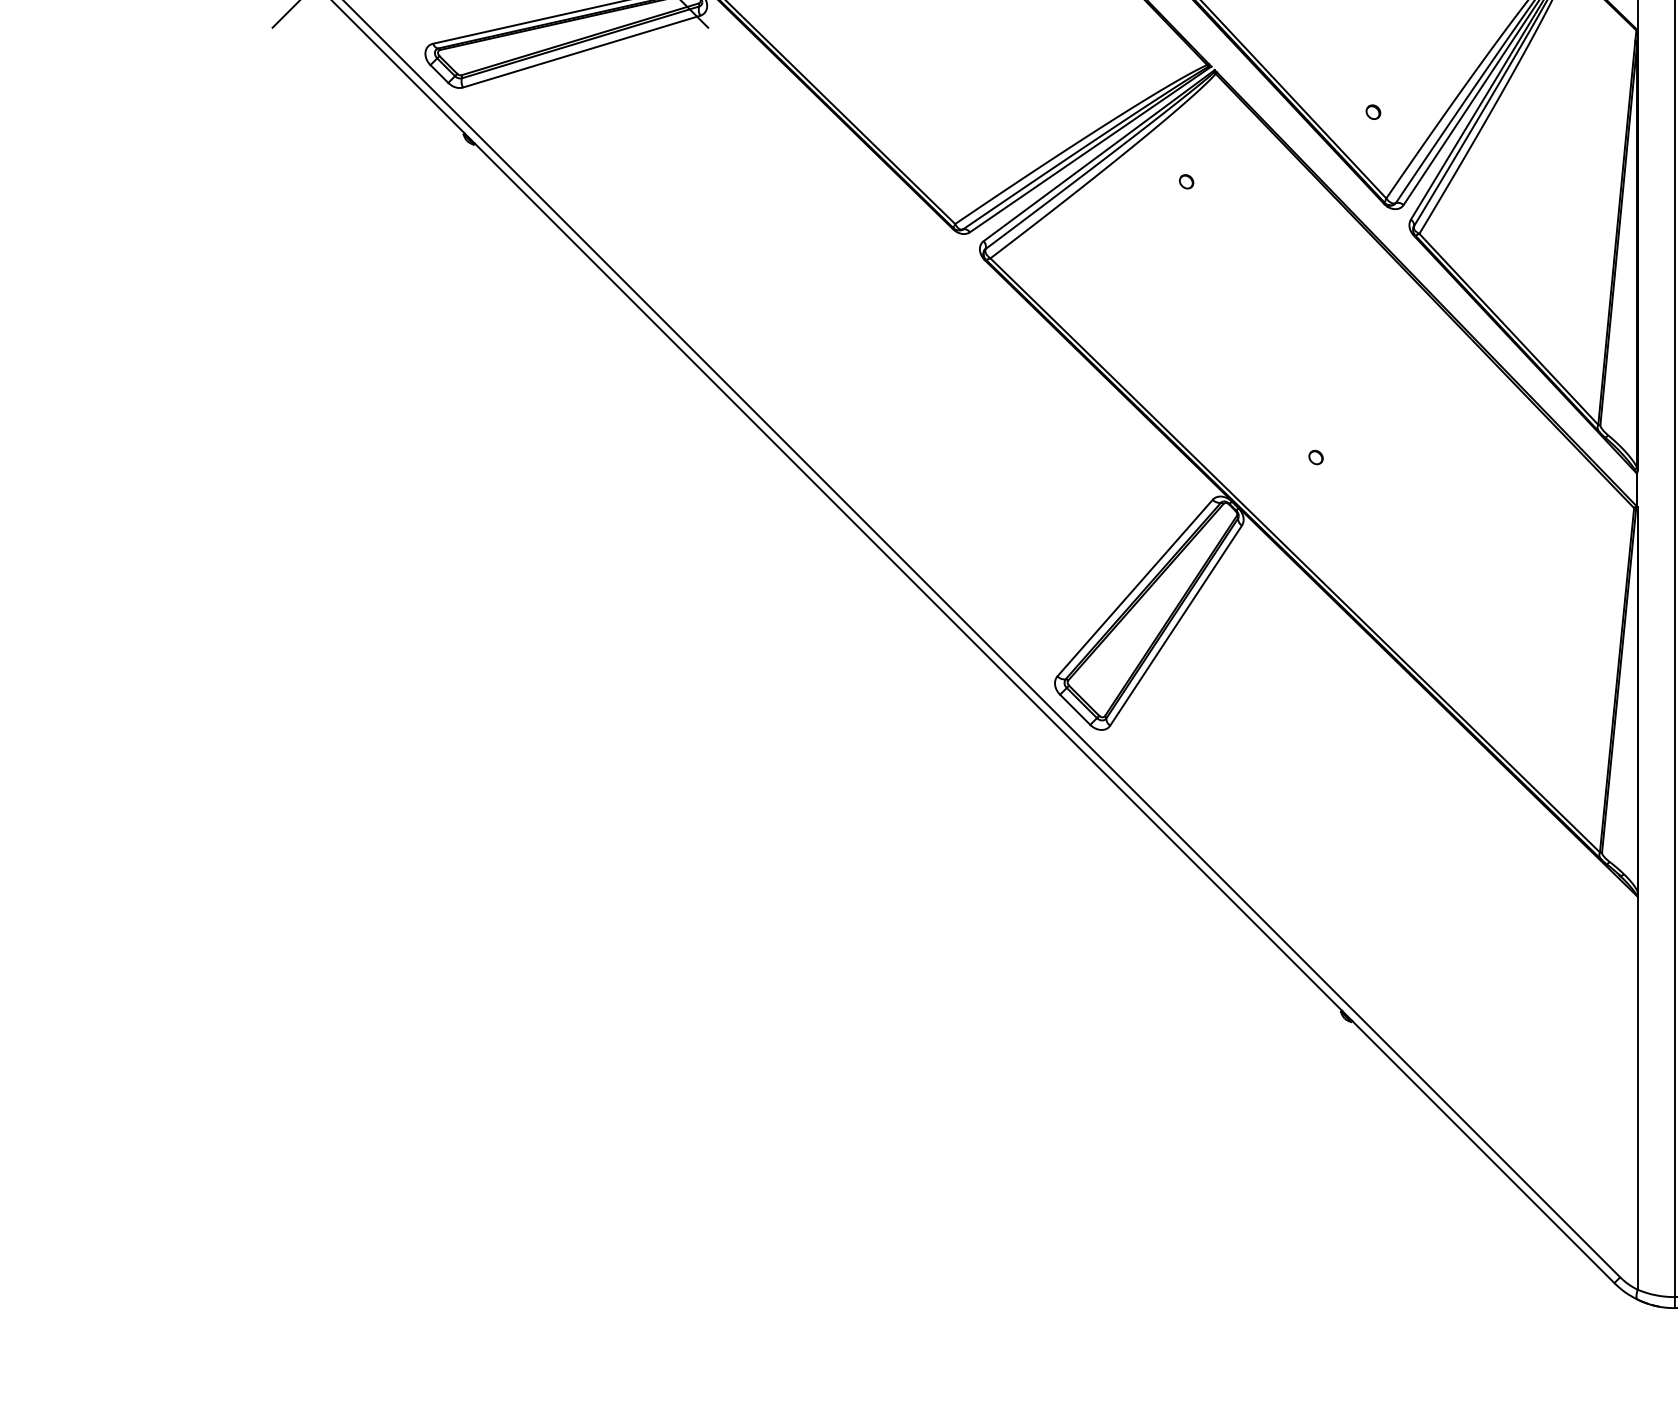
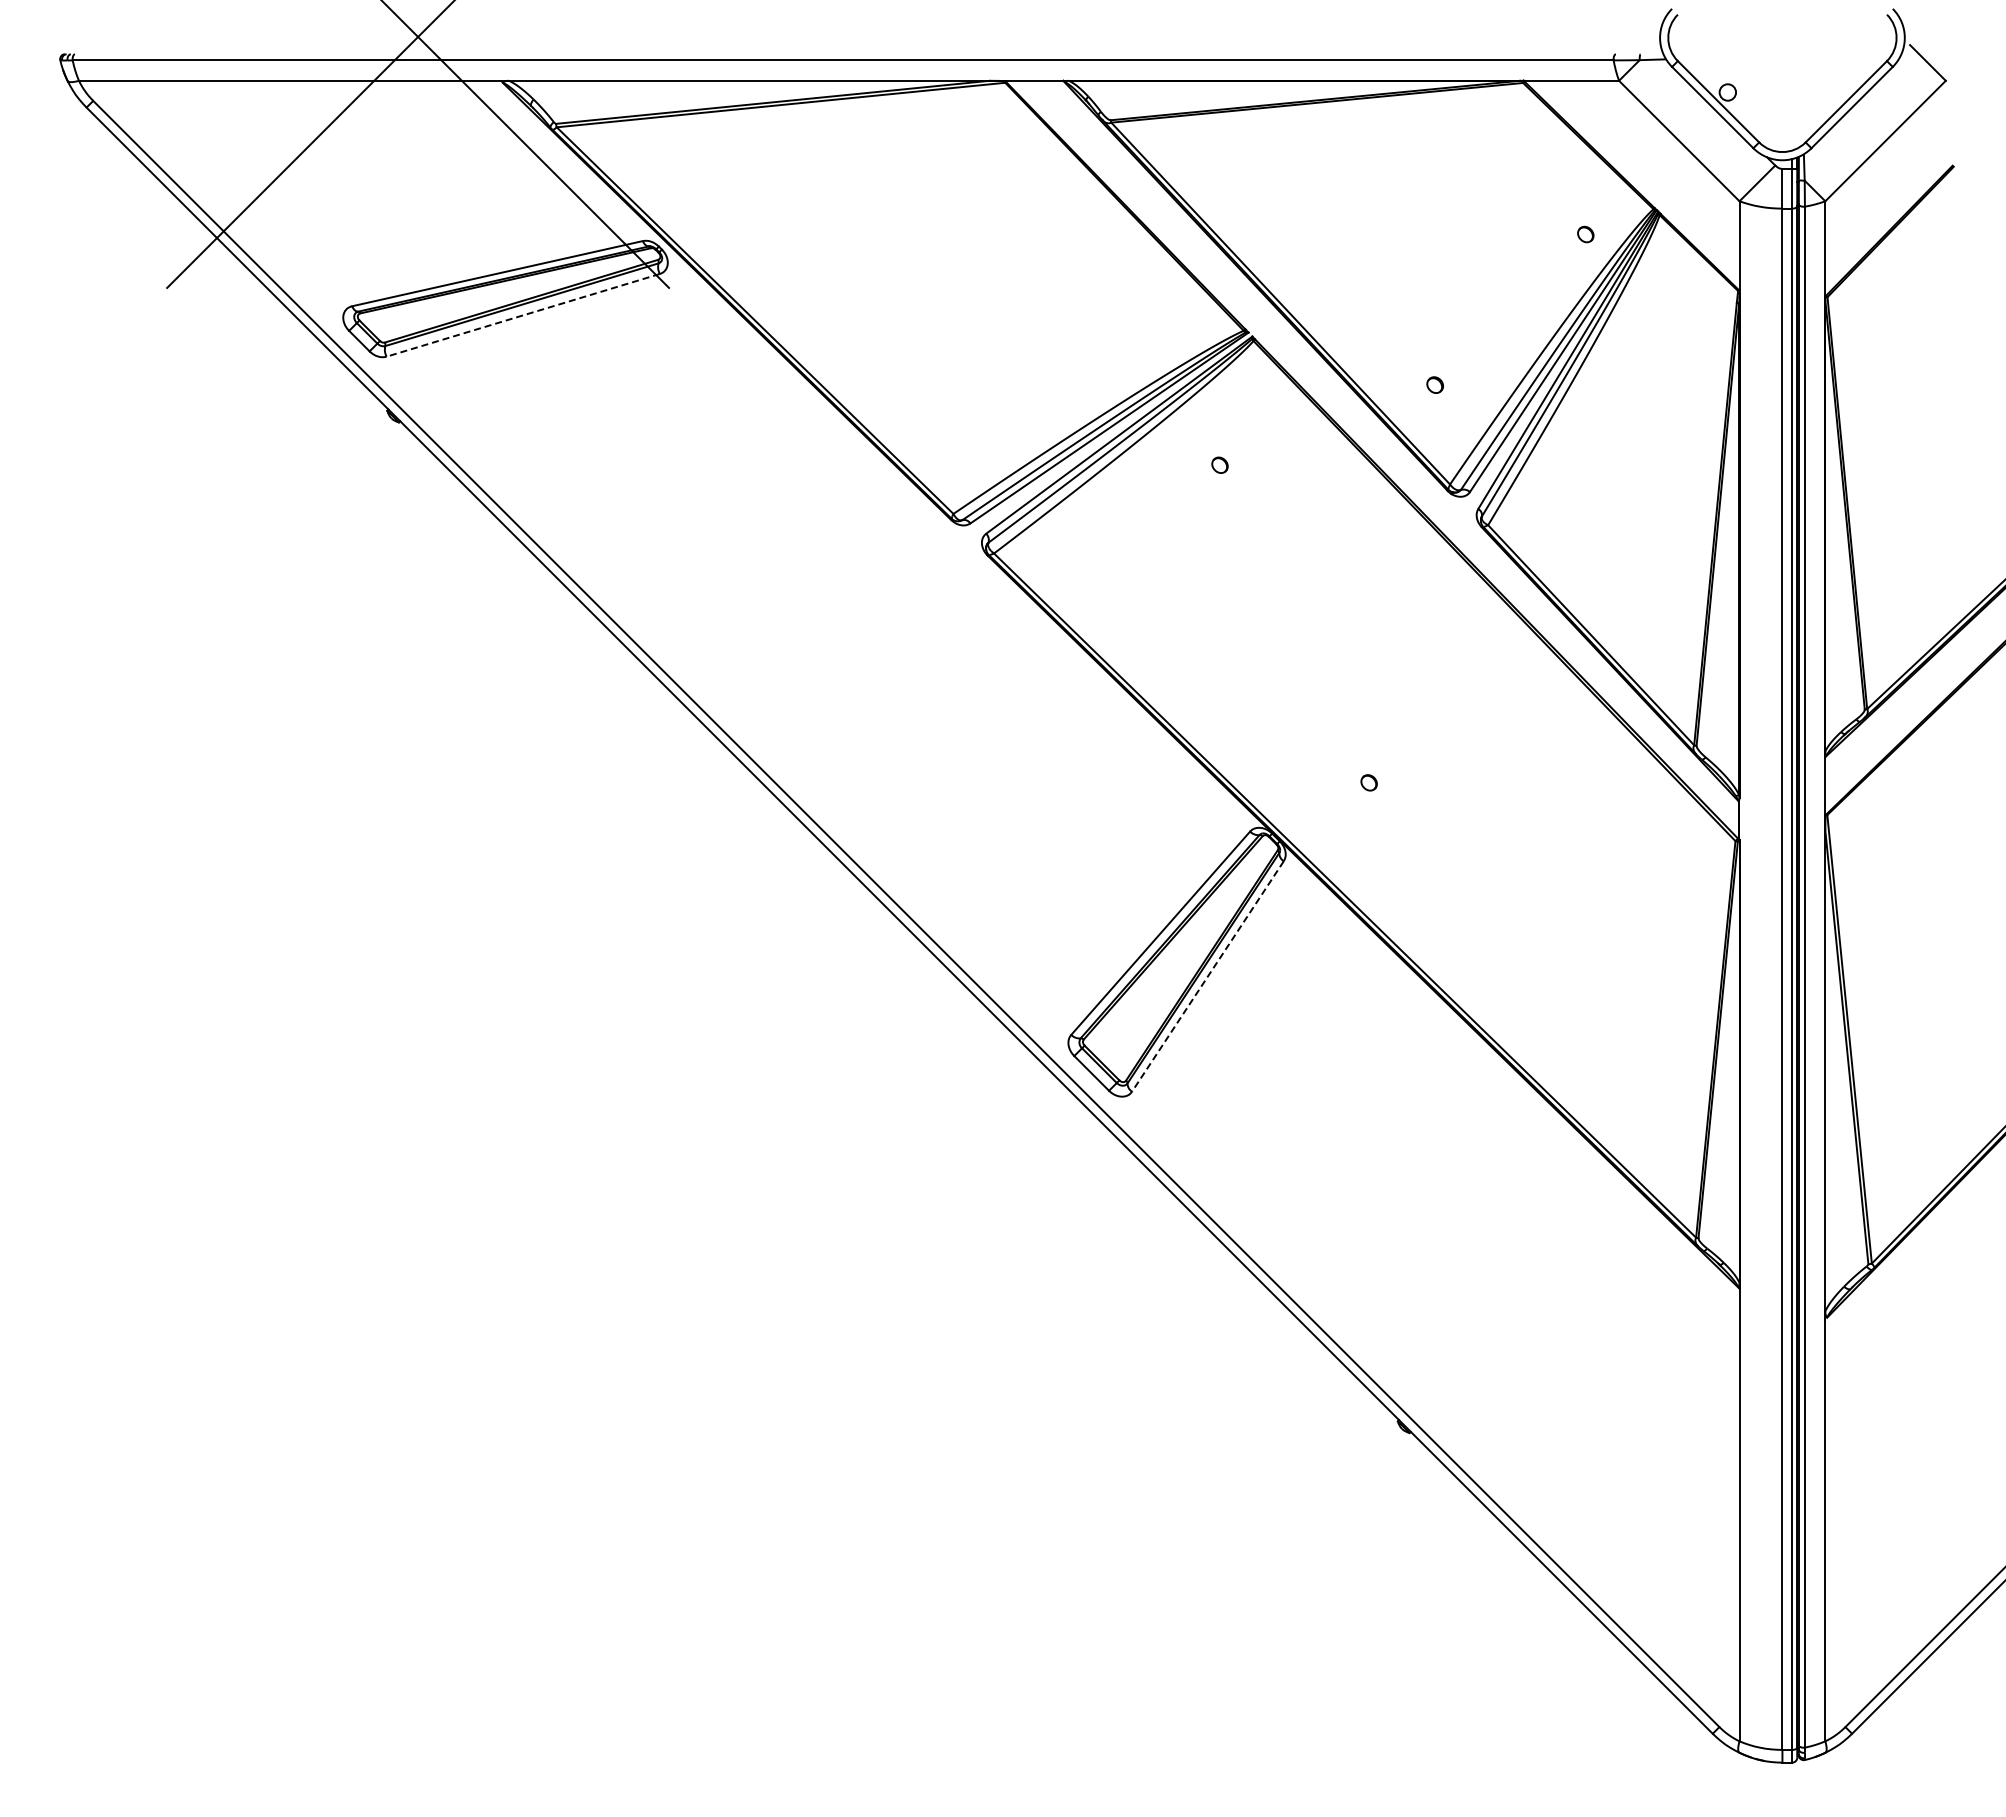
line: (581, 51) -> (523, 315), solid -> dashed
line: (1175, 625) -> (1207, 976), solid -> dashed

